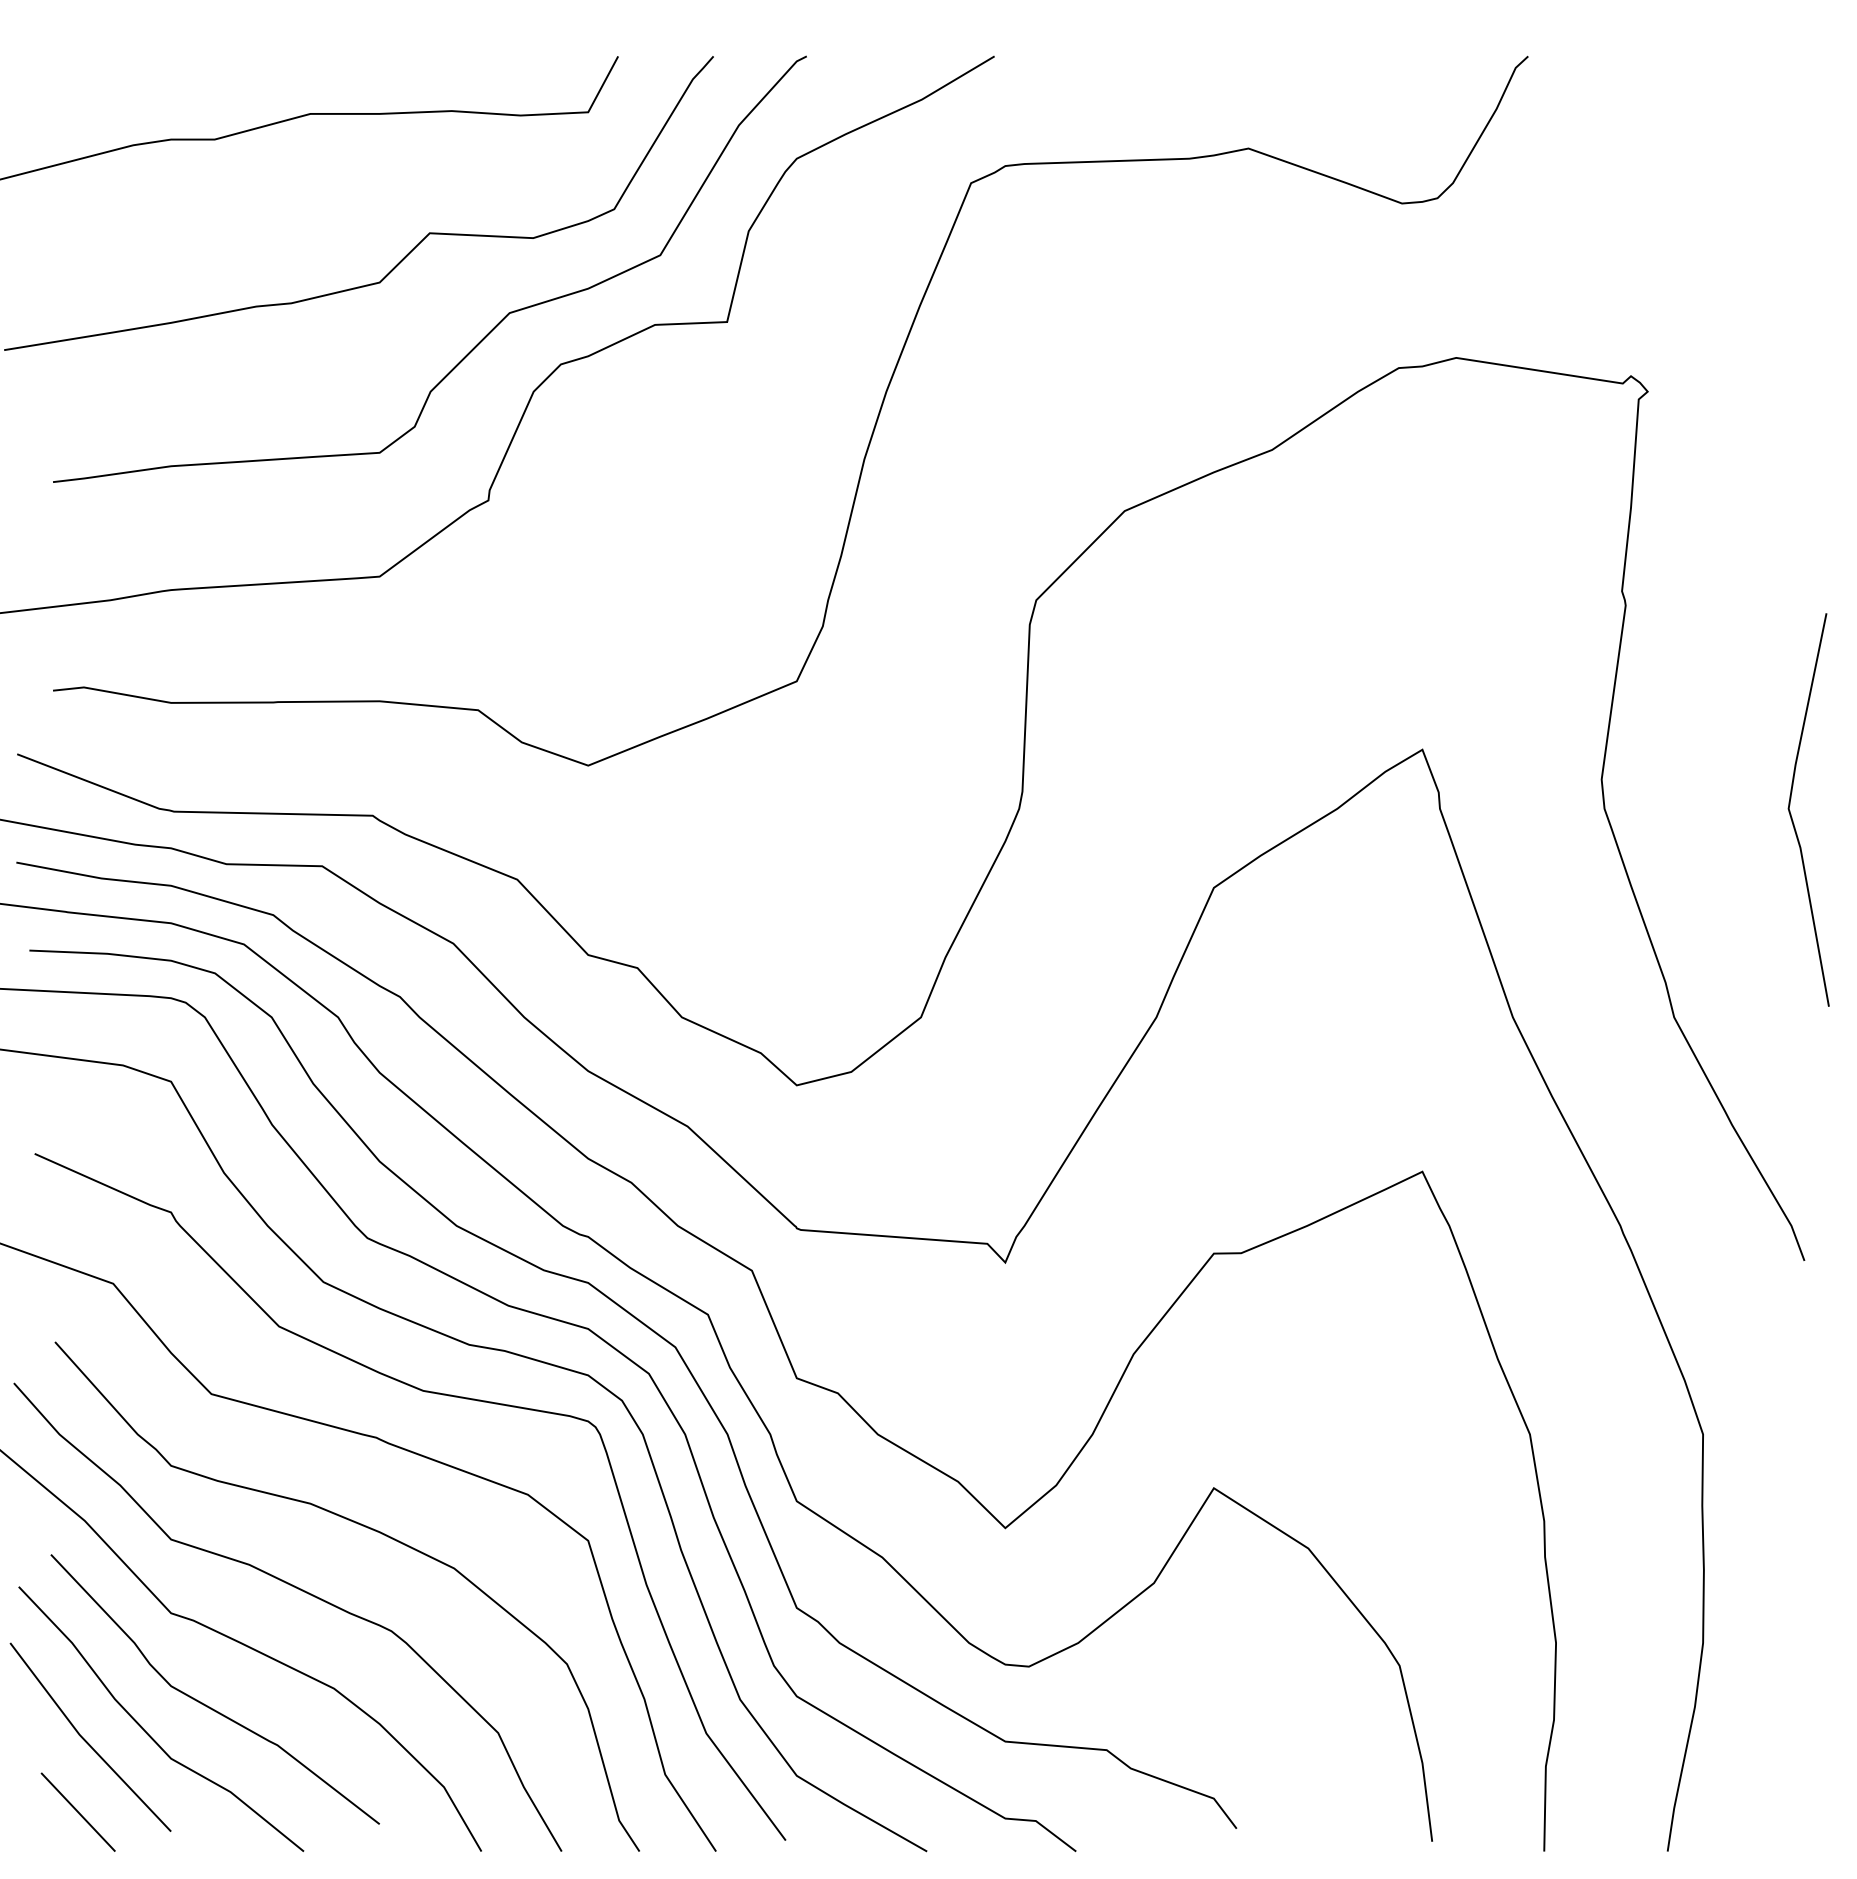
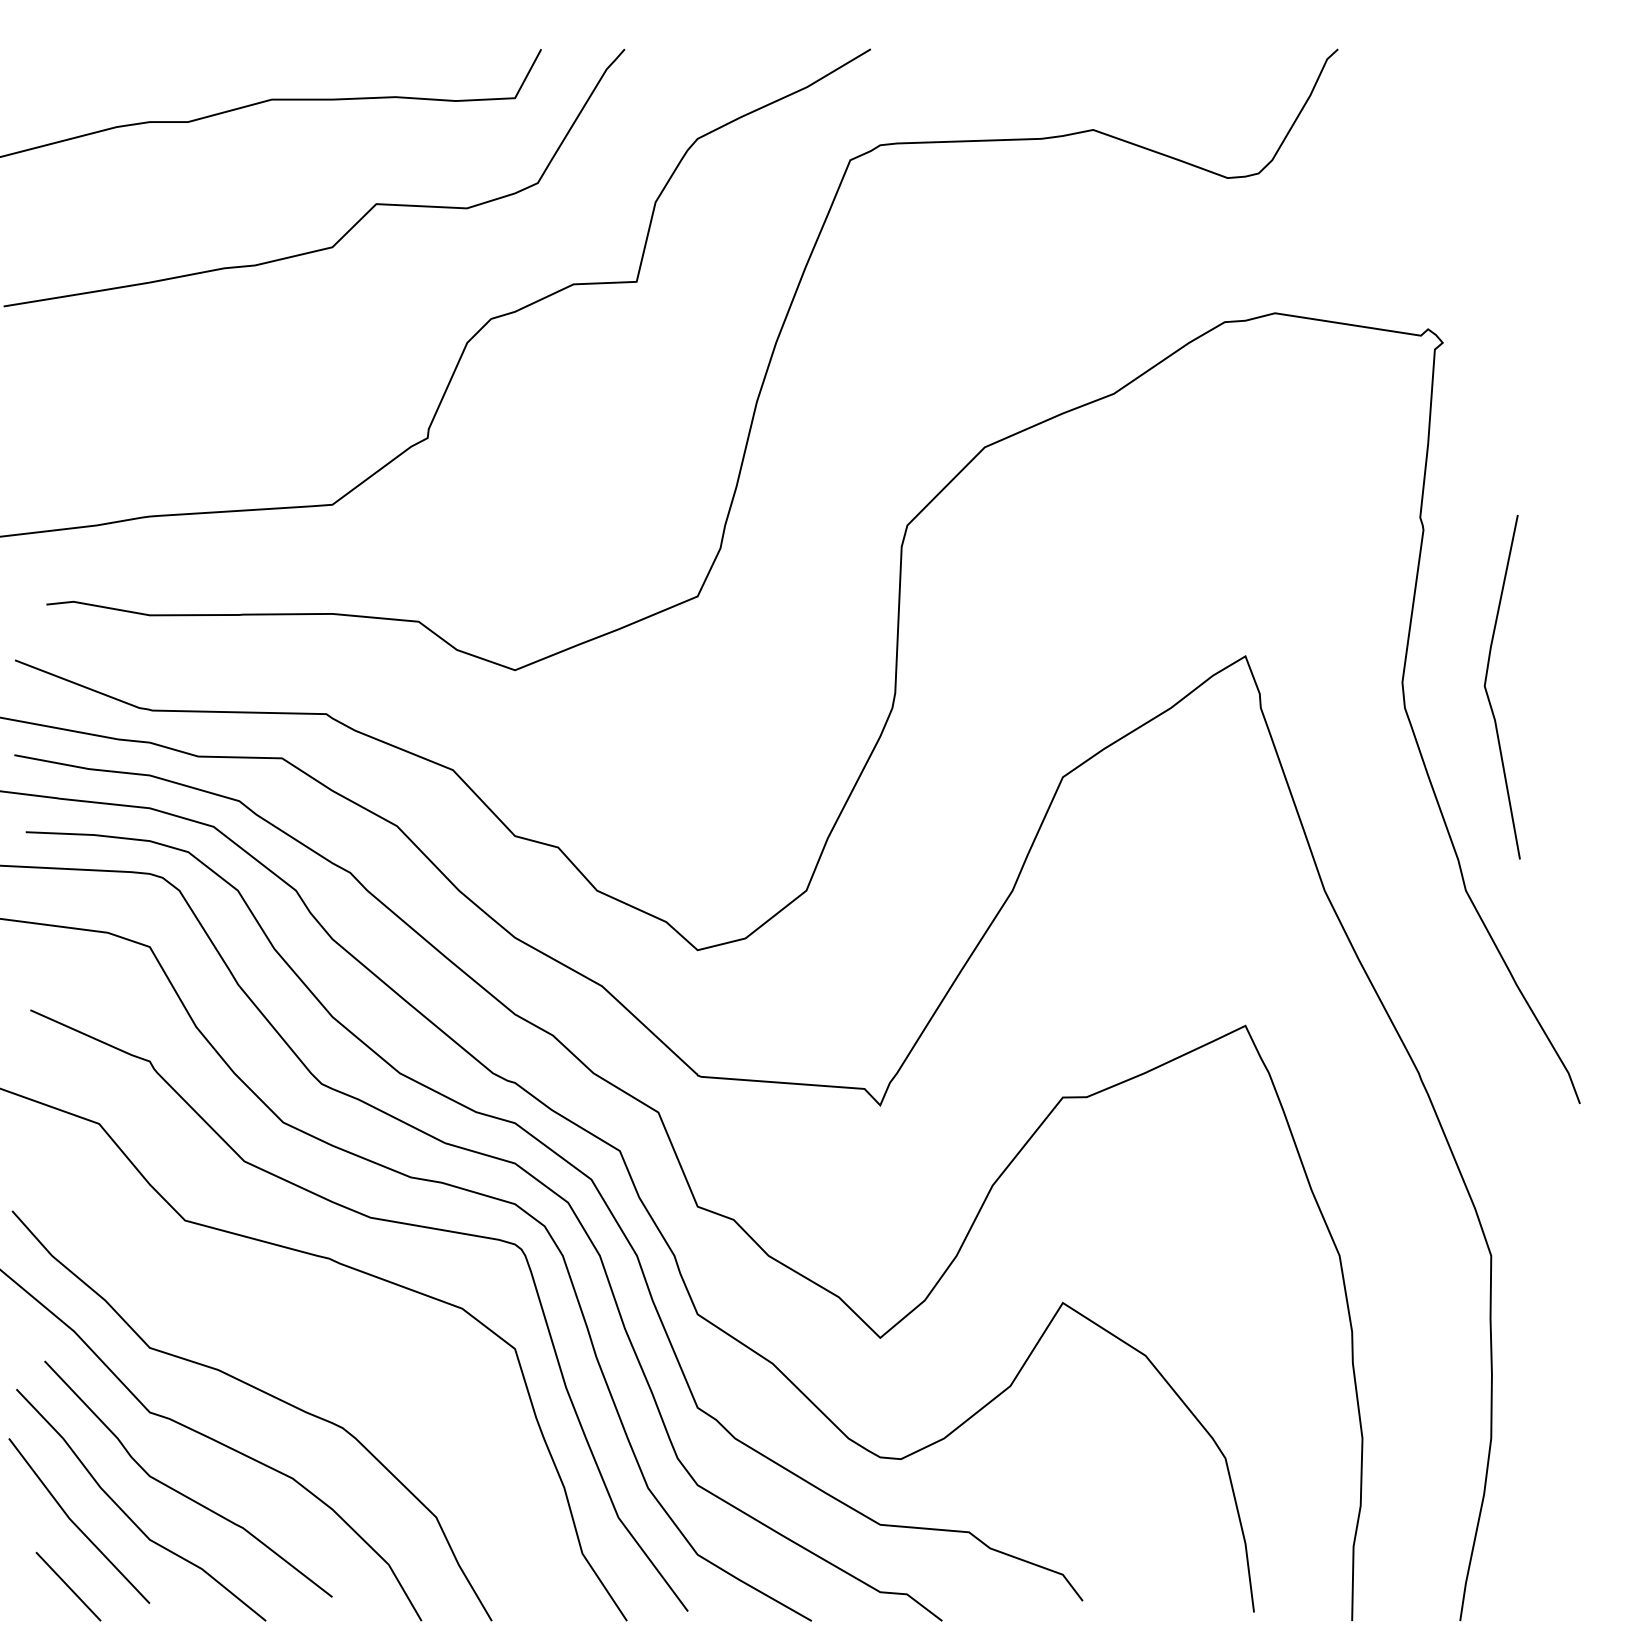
curve: (491, 329) -> (430, 288), removed
line: (1791, 814) -> (1487, 691), moved
curve: (374, 1531) -> (327, 1340), removed

